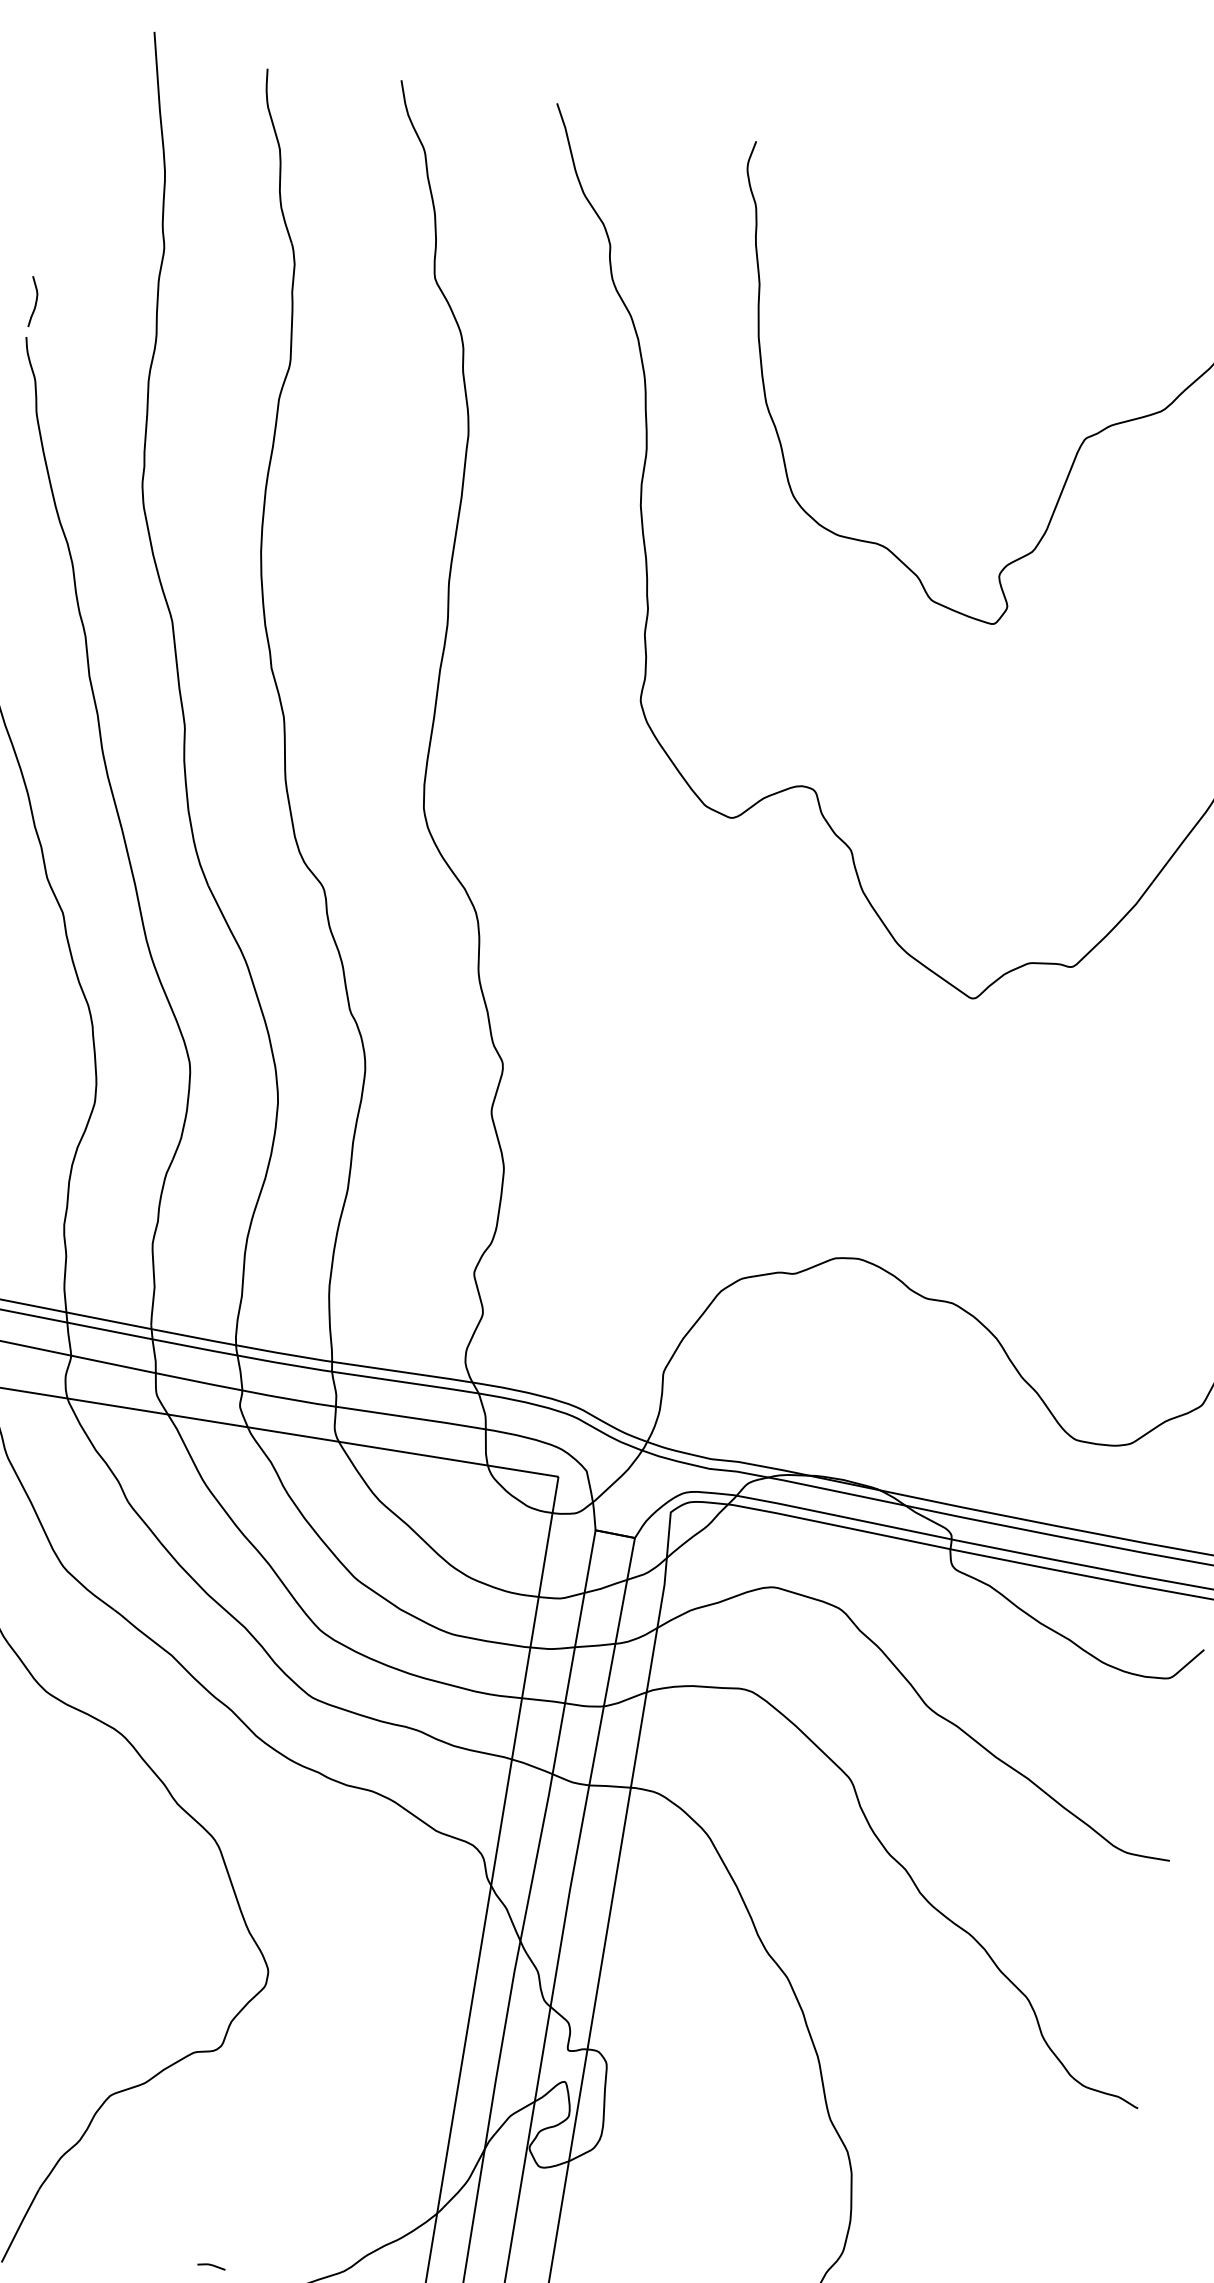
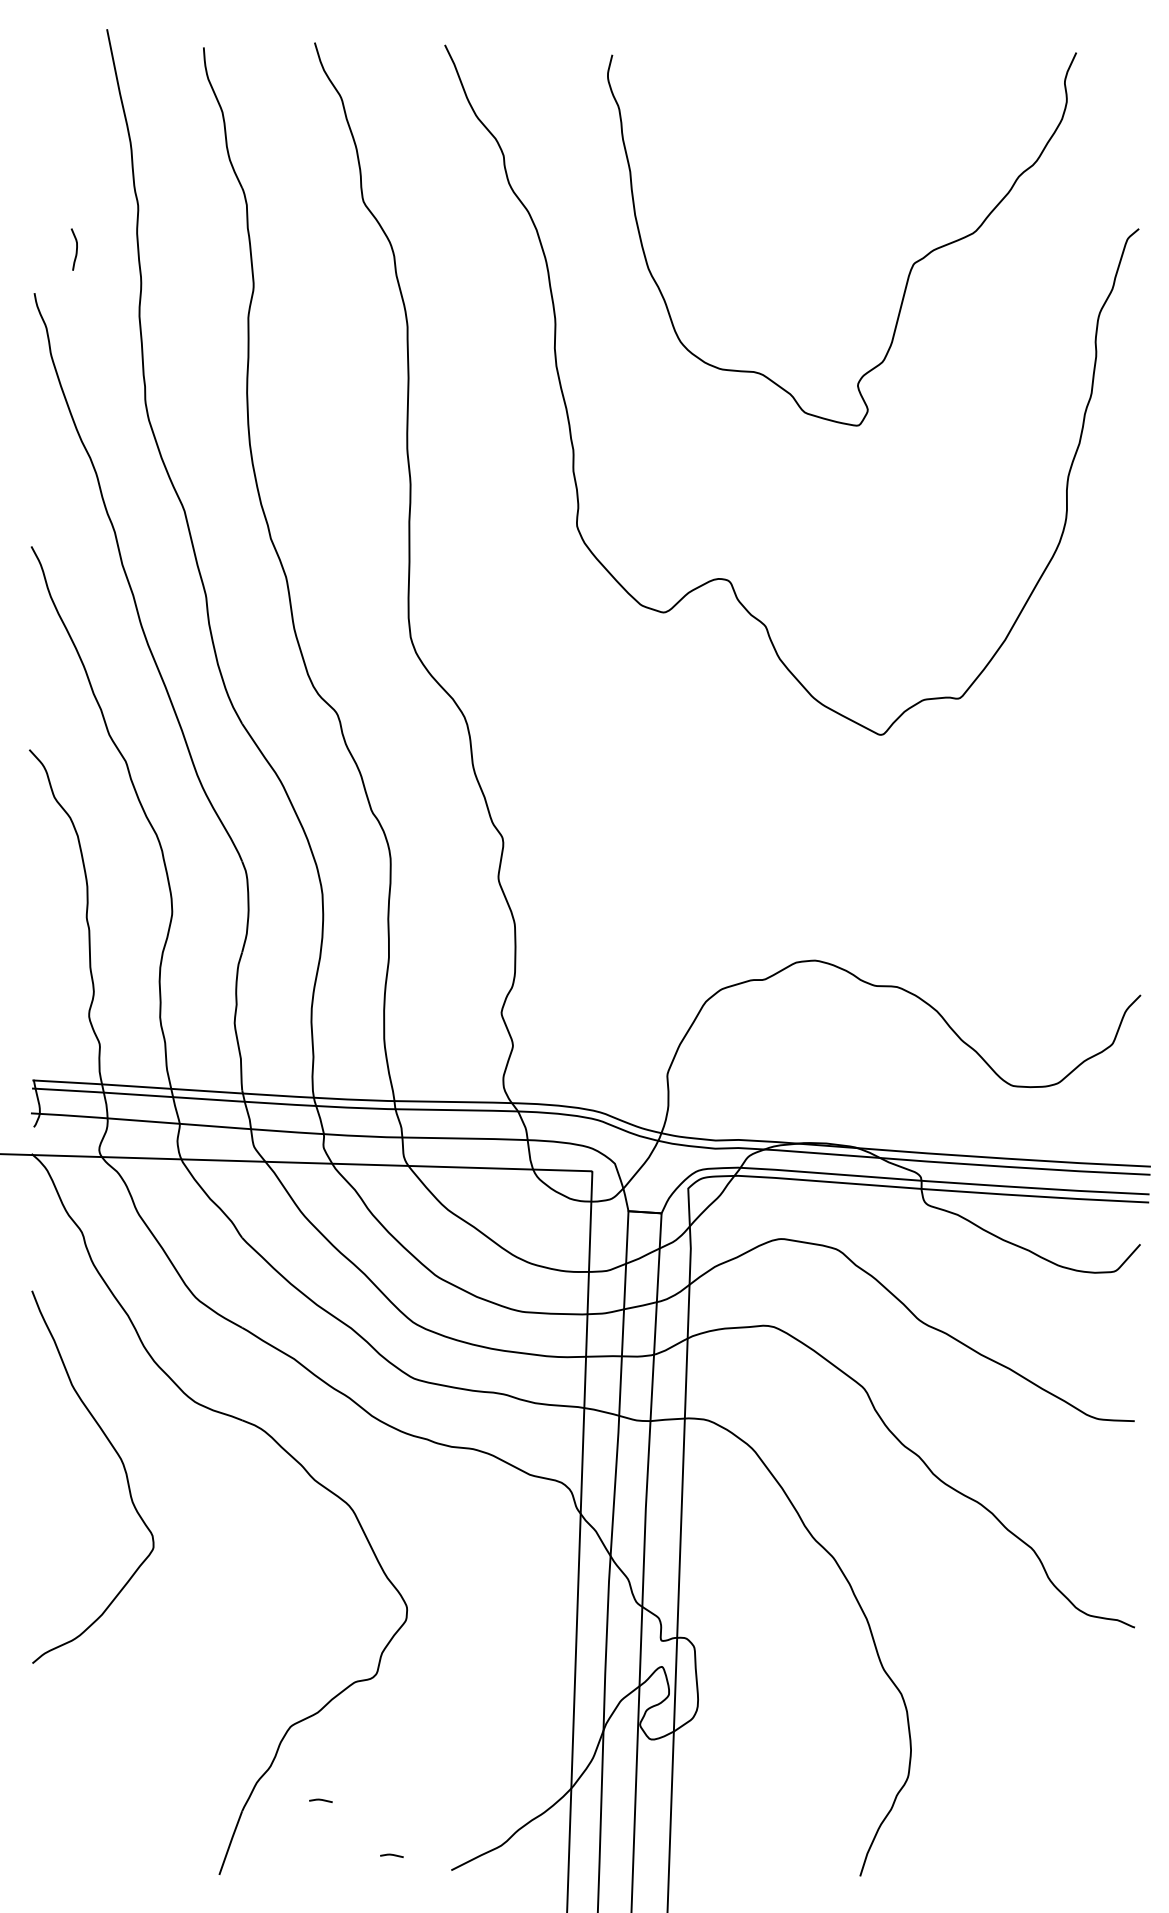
curve: (34, 304) -> (75, 251), moved
line: (134, 2188) -> (320, 1800), added

